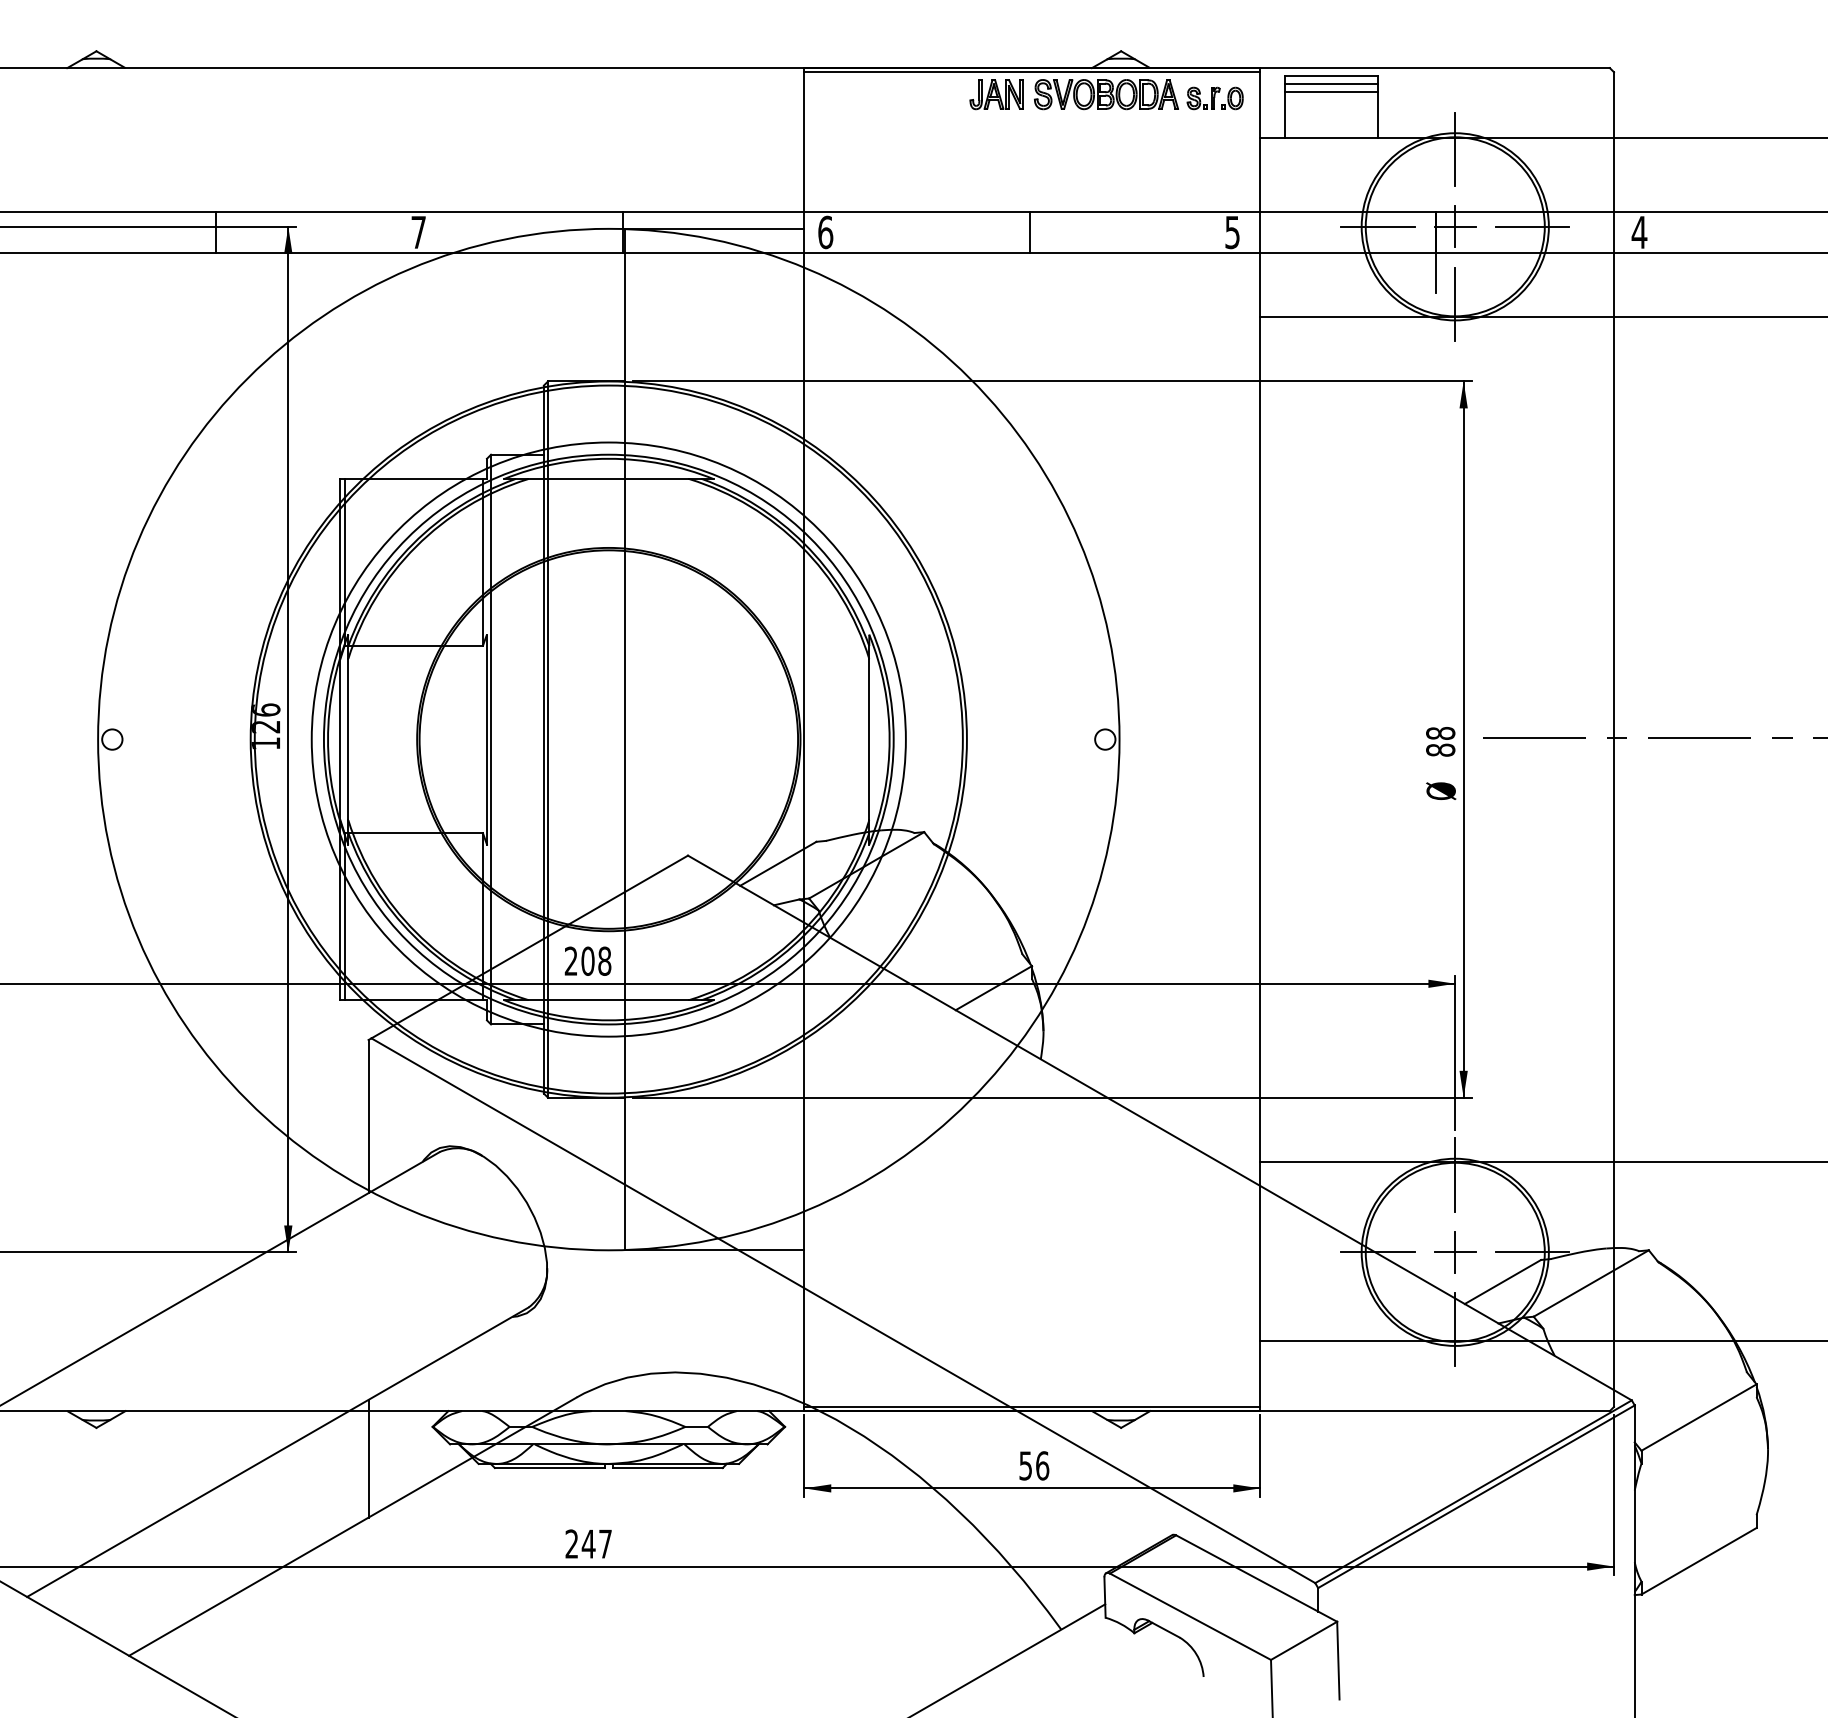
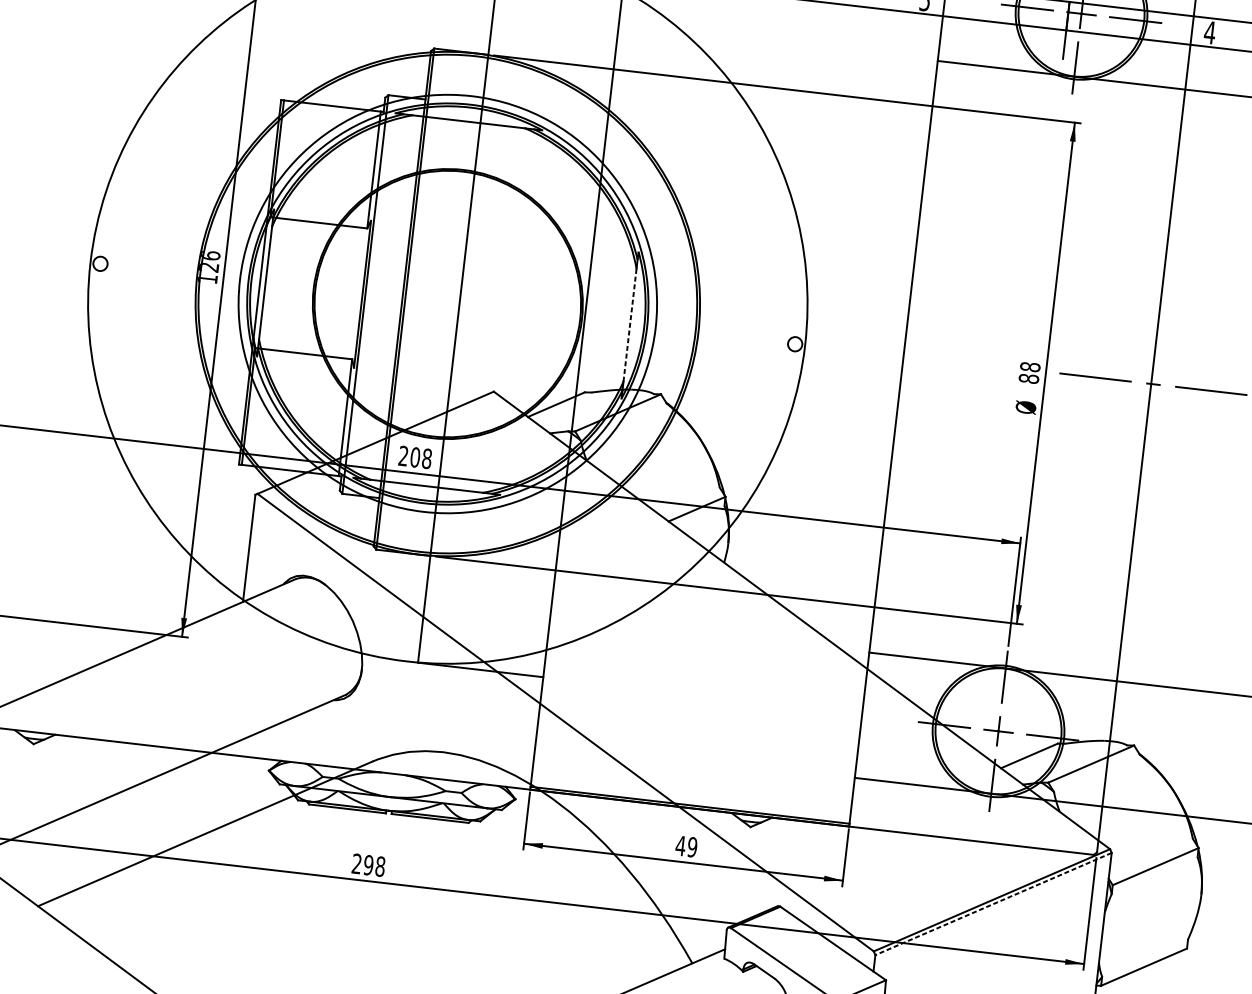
line: (869, 739) -> (630, 325), solid -> dashed
line: (368, 1458) -> (221, 787), removed
text: (1033, 1465) -> (686, 846), 56 -> 49
line: (1476, 1496) -> (993, 903), solid -> dashed
text: (596, 1543) -> (374, 865), 247 -> 298

